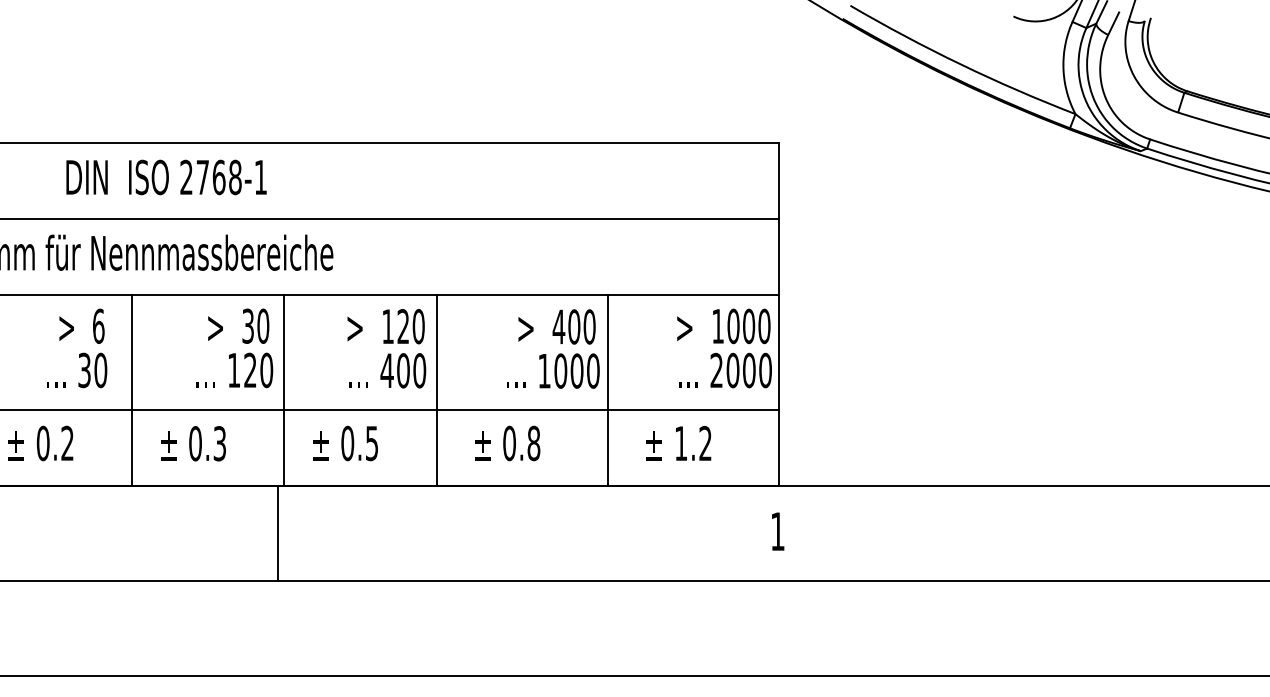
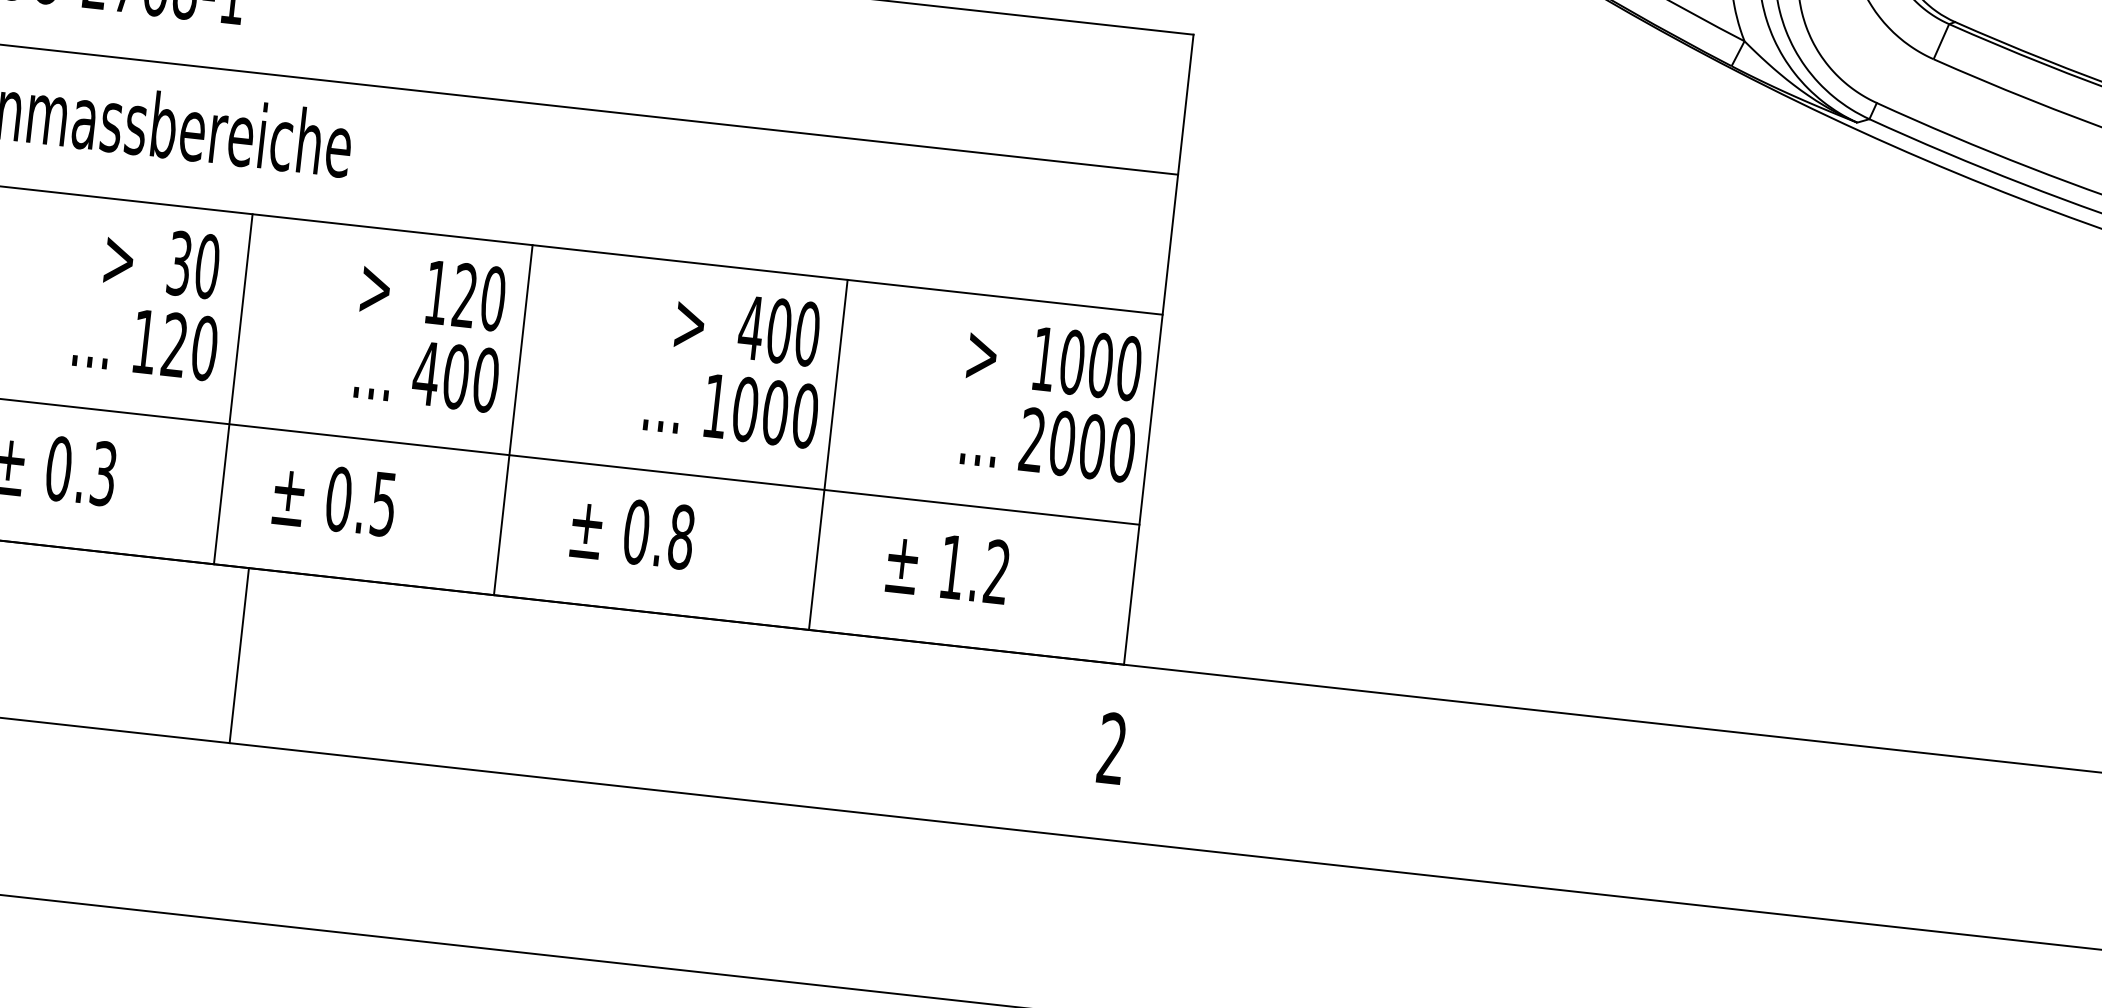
text: (777, 531) -> (1111, 748), 1 -> 2
line: (277, 532) -> (239, 654), moved

